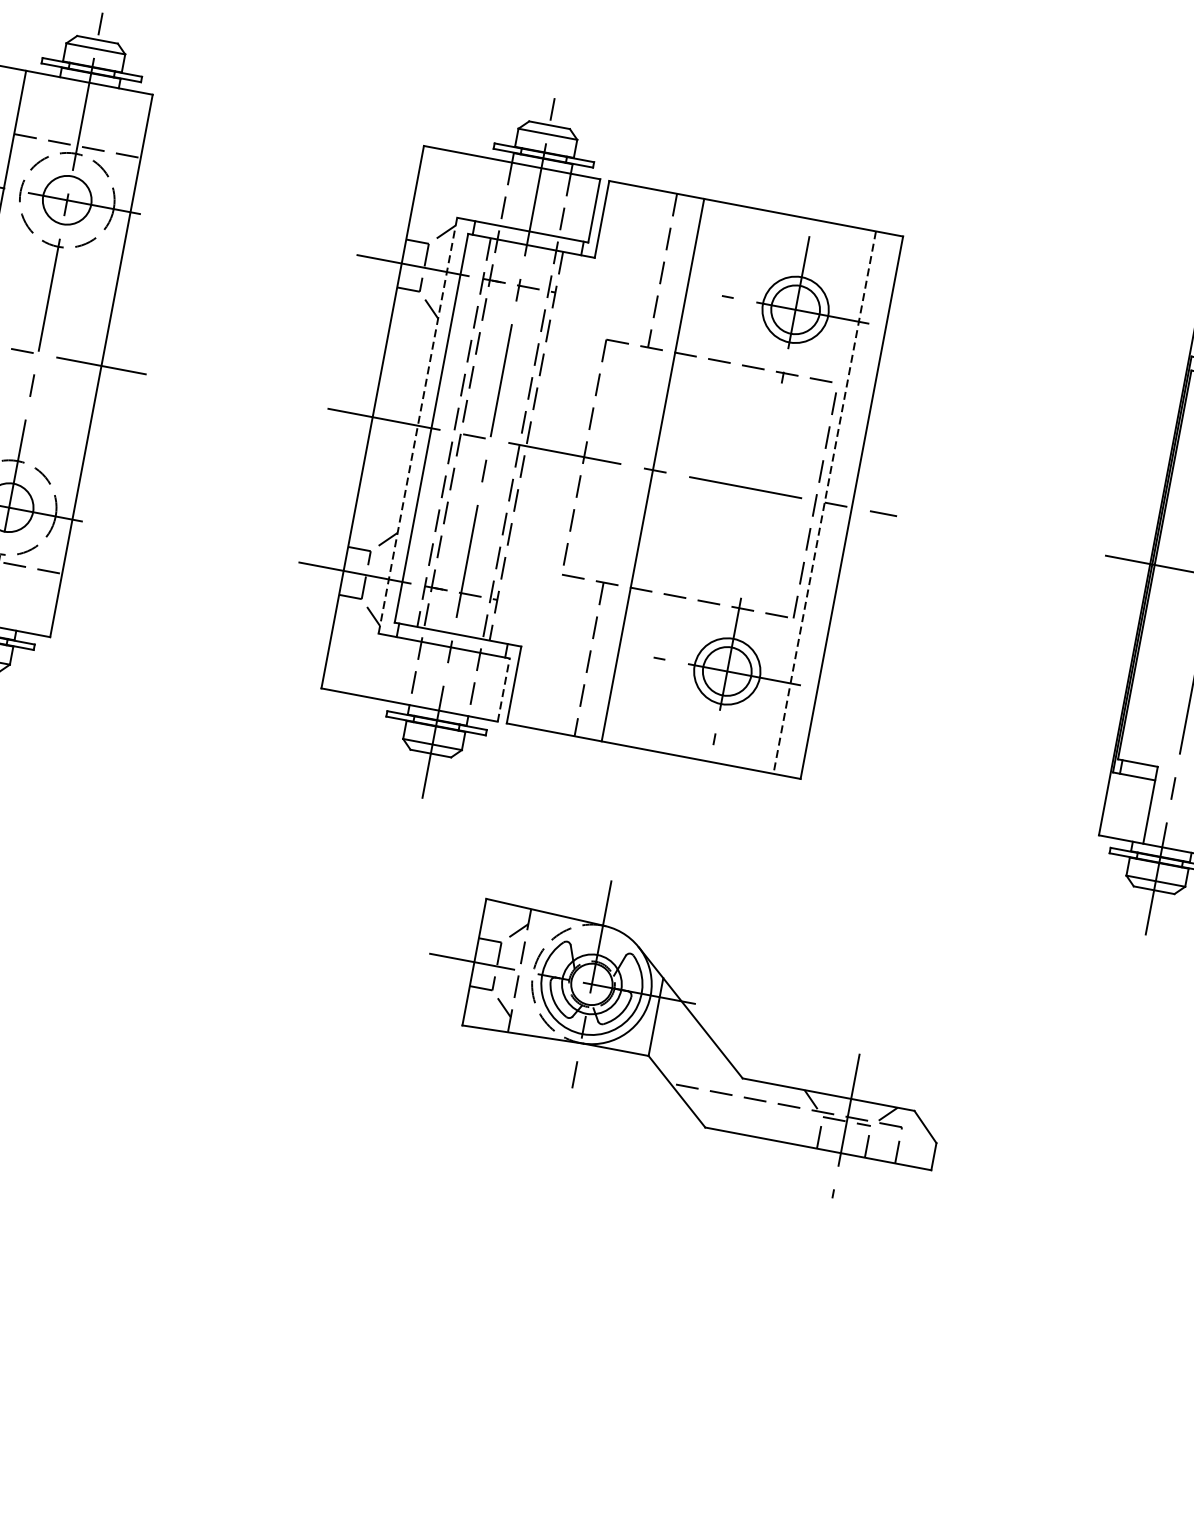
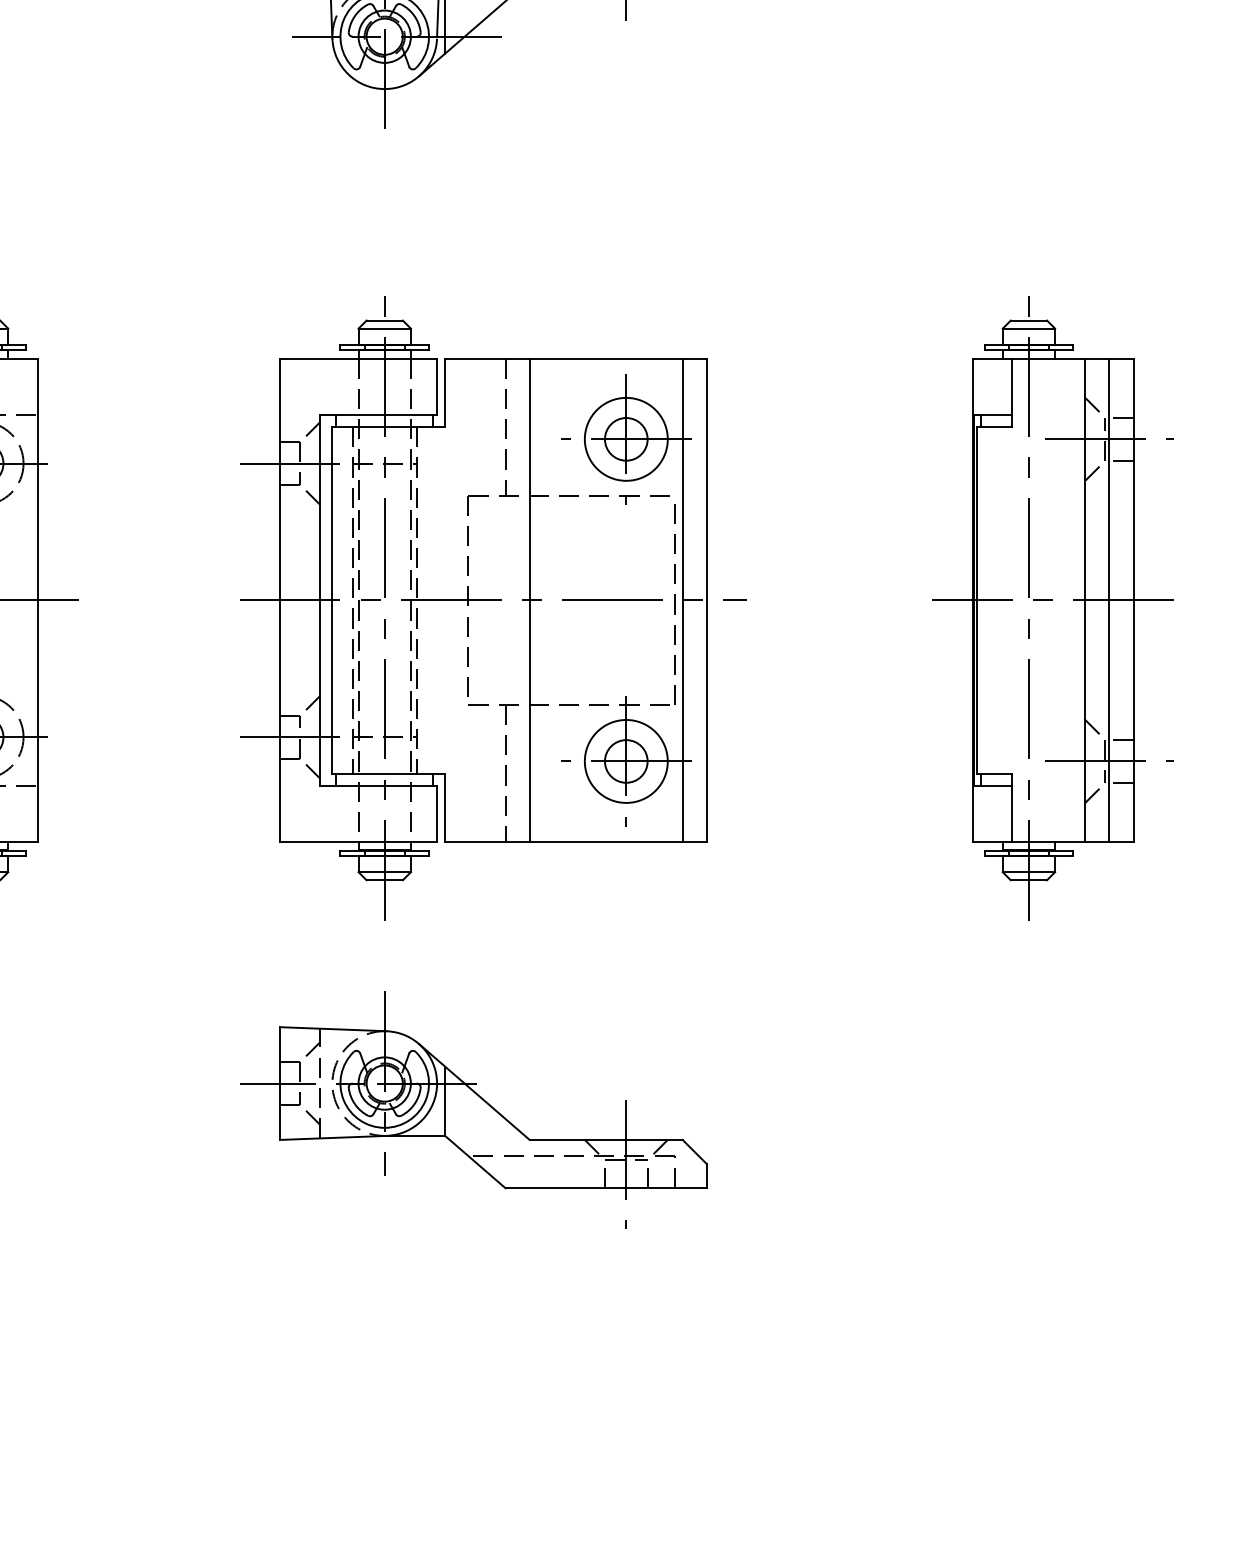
circle: (794, 308) -> (625, 438), size x1.43
line: (418, 424) -> (320, 599), dashed -> solid
line: (824, 502) -> (682, 600), dashed -> solid
circle: (726, 671) -> (625, 761), size x1.43
line: (504, 689) -> (437, 813), dashed -> solid
part: (686, 1032) -> (473, 1109), moved

